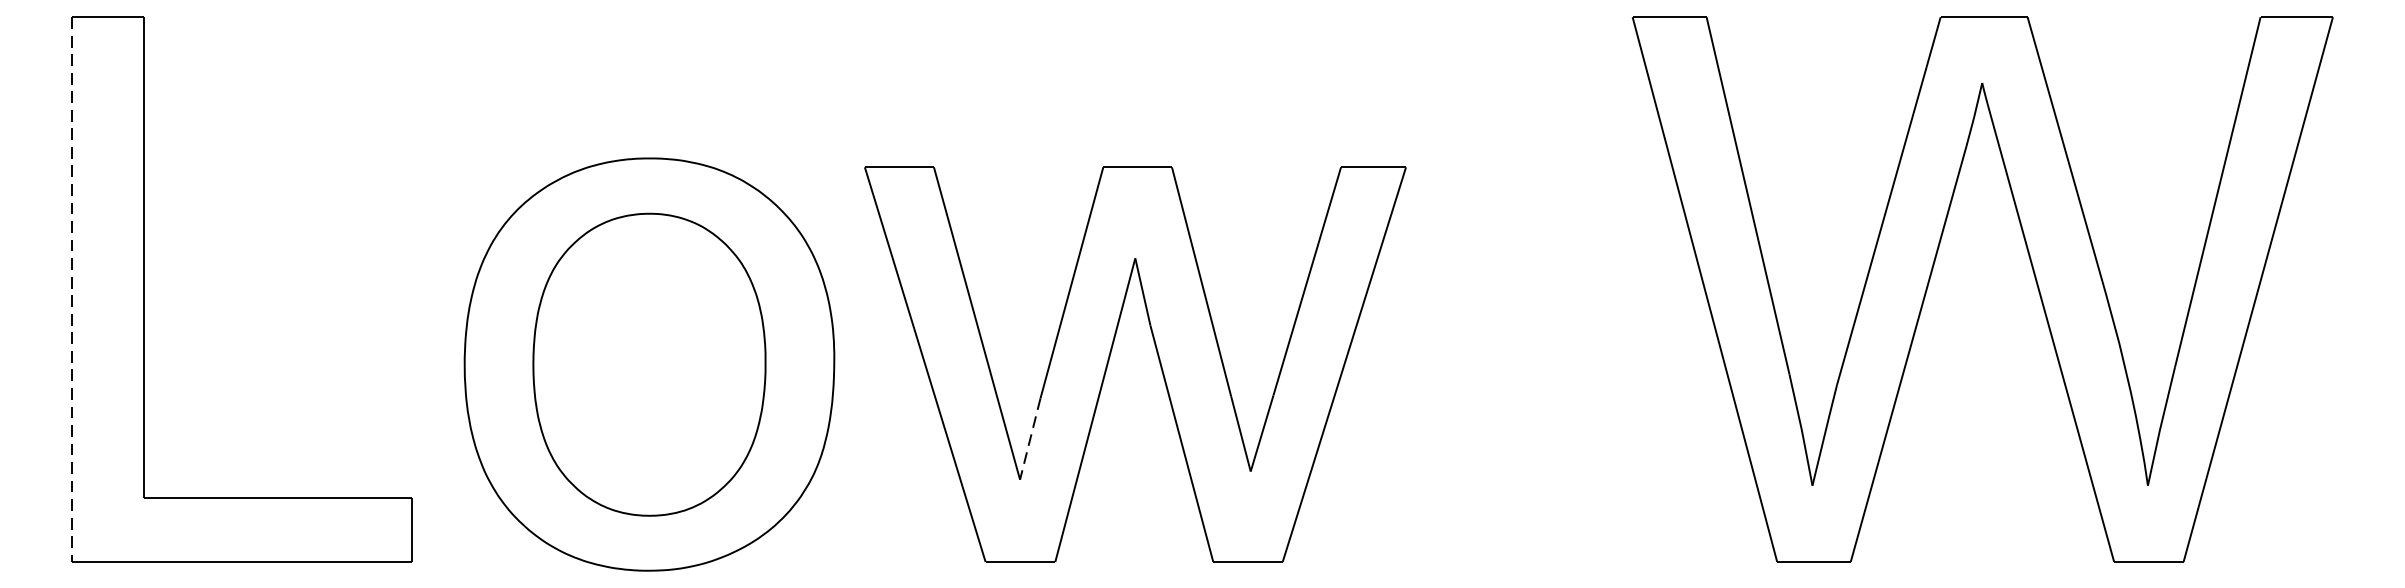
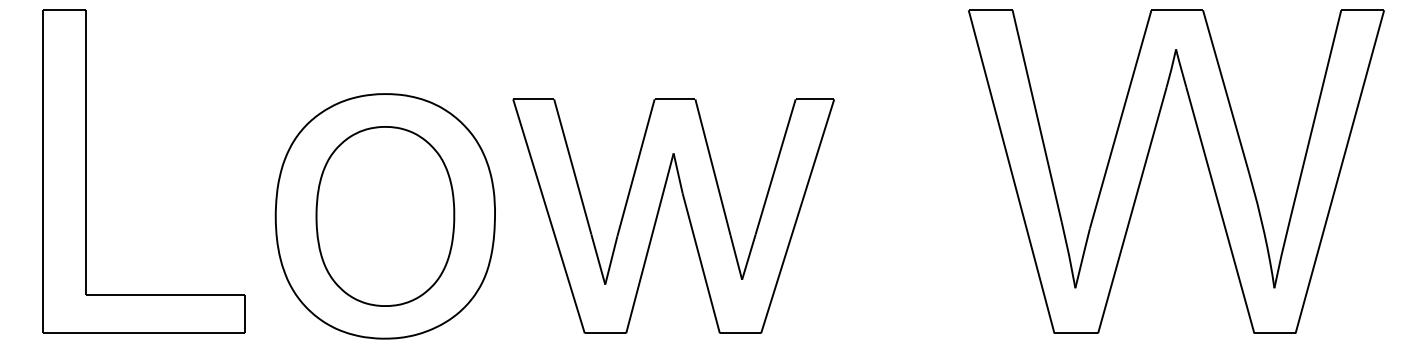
line: (71, 288) -> (42, 171), dashed -> solid
line: (1030, 438) -> (611, 260), dashed -> solid

